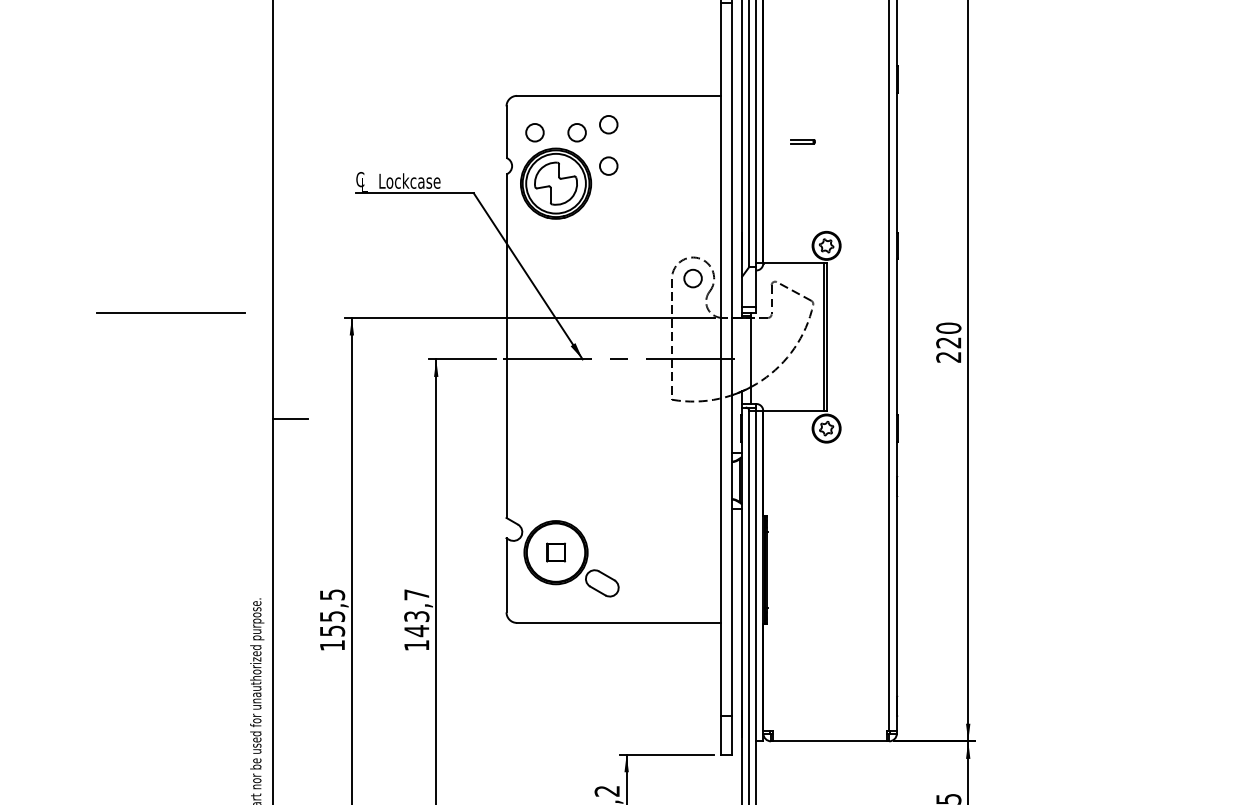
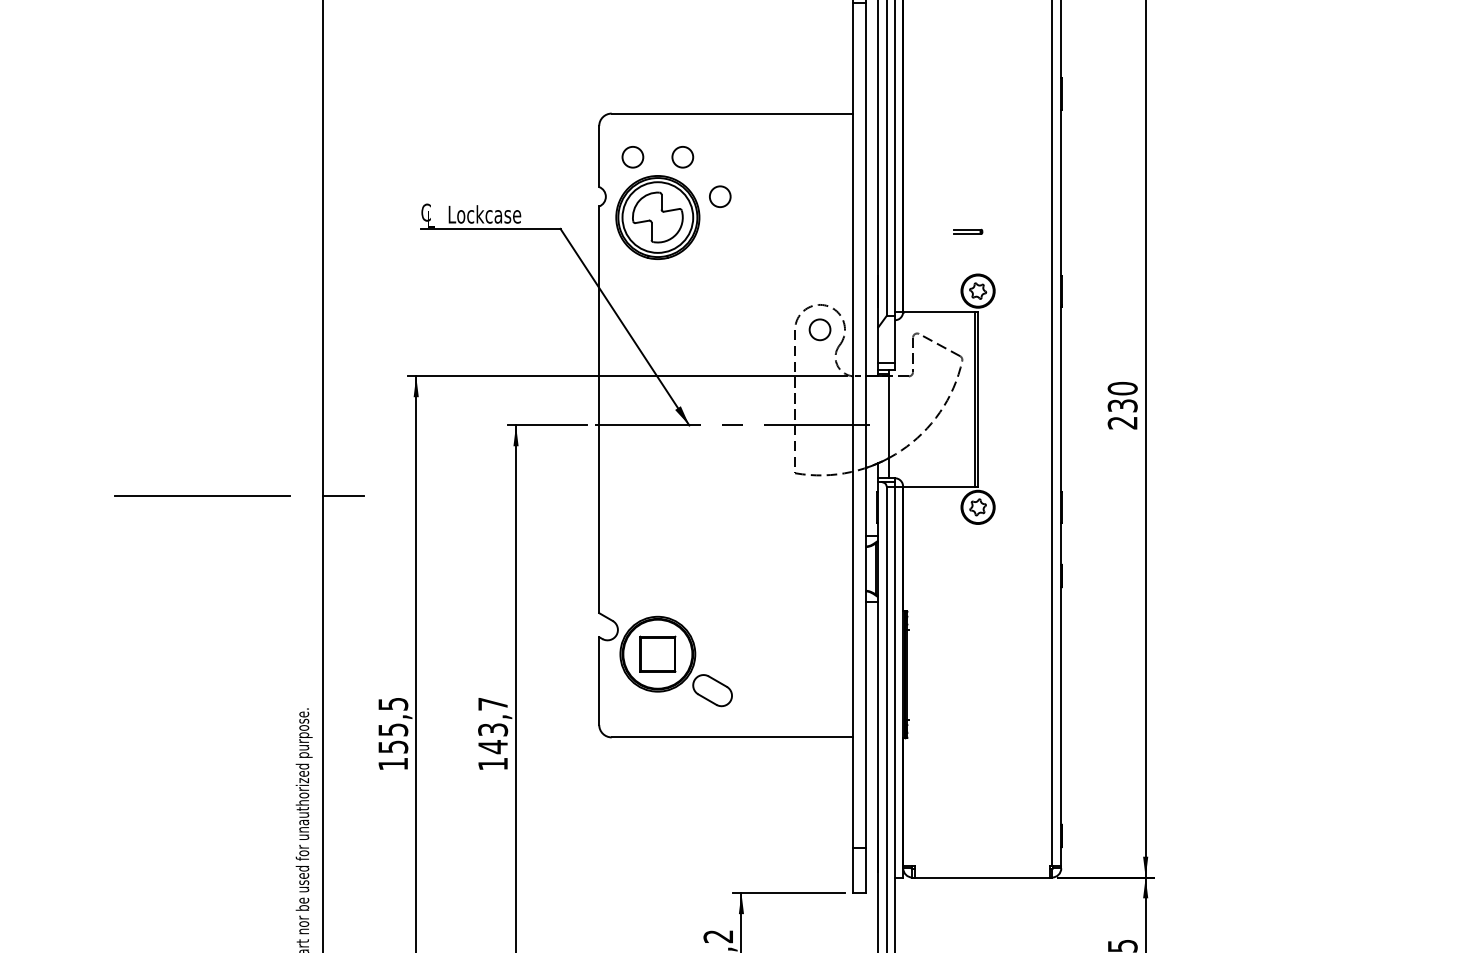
circle: (608, 124) -> (720, 147), removed
part: (803, 141) -> (968, 231), moved
line: (171, 312) -> (202, 495), moved
text: (948, 342) -> (1122, 405), 220 -> 230
part: (555, 552) -> (657, 653), size x1.67

